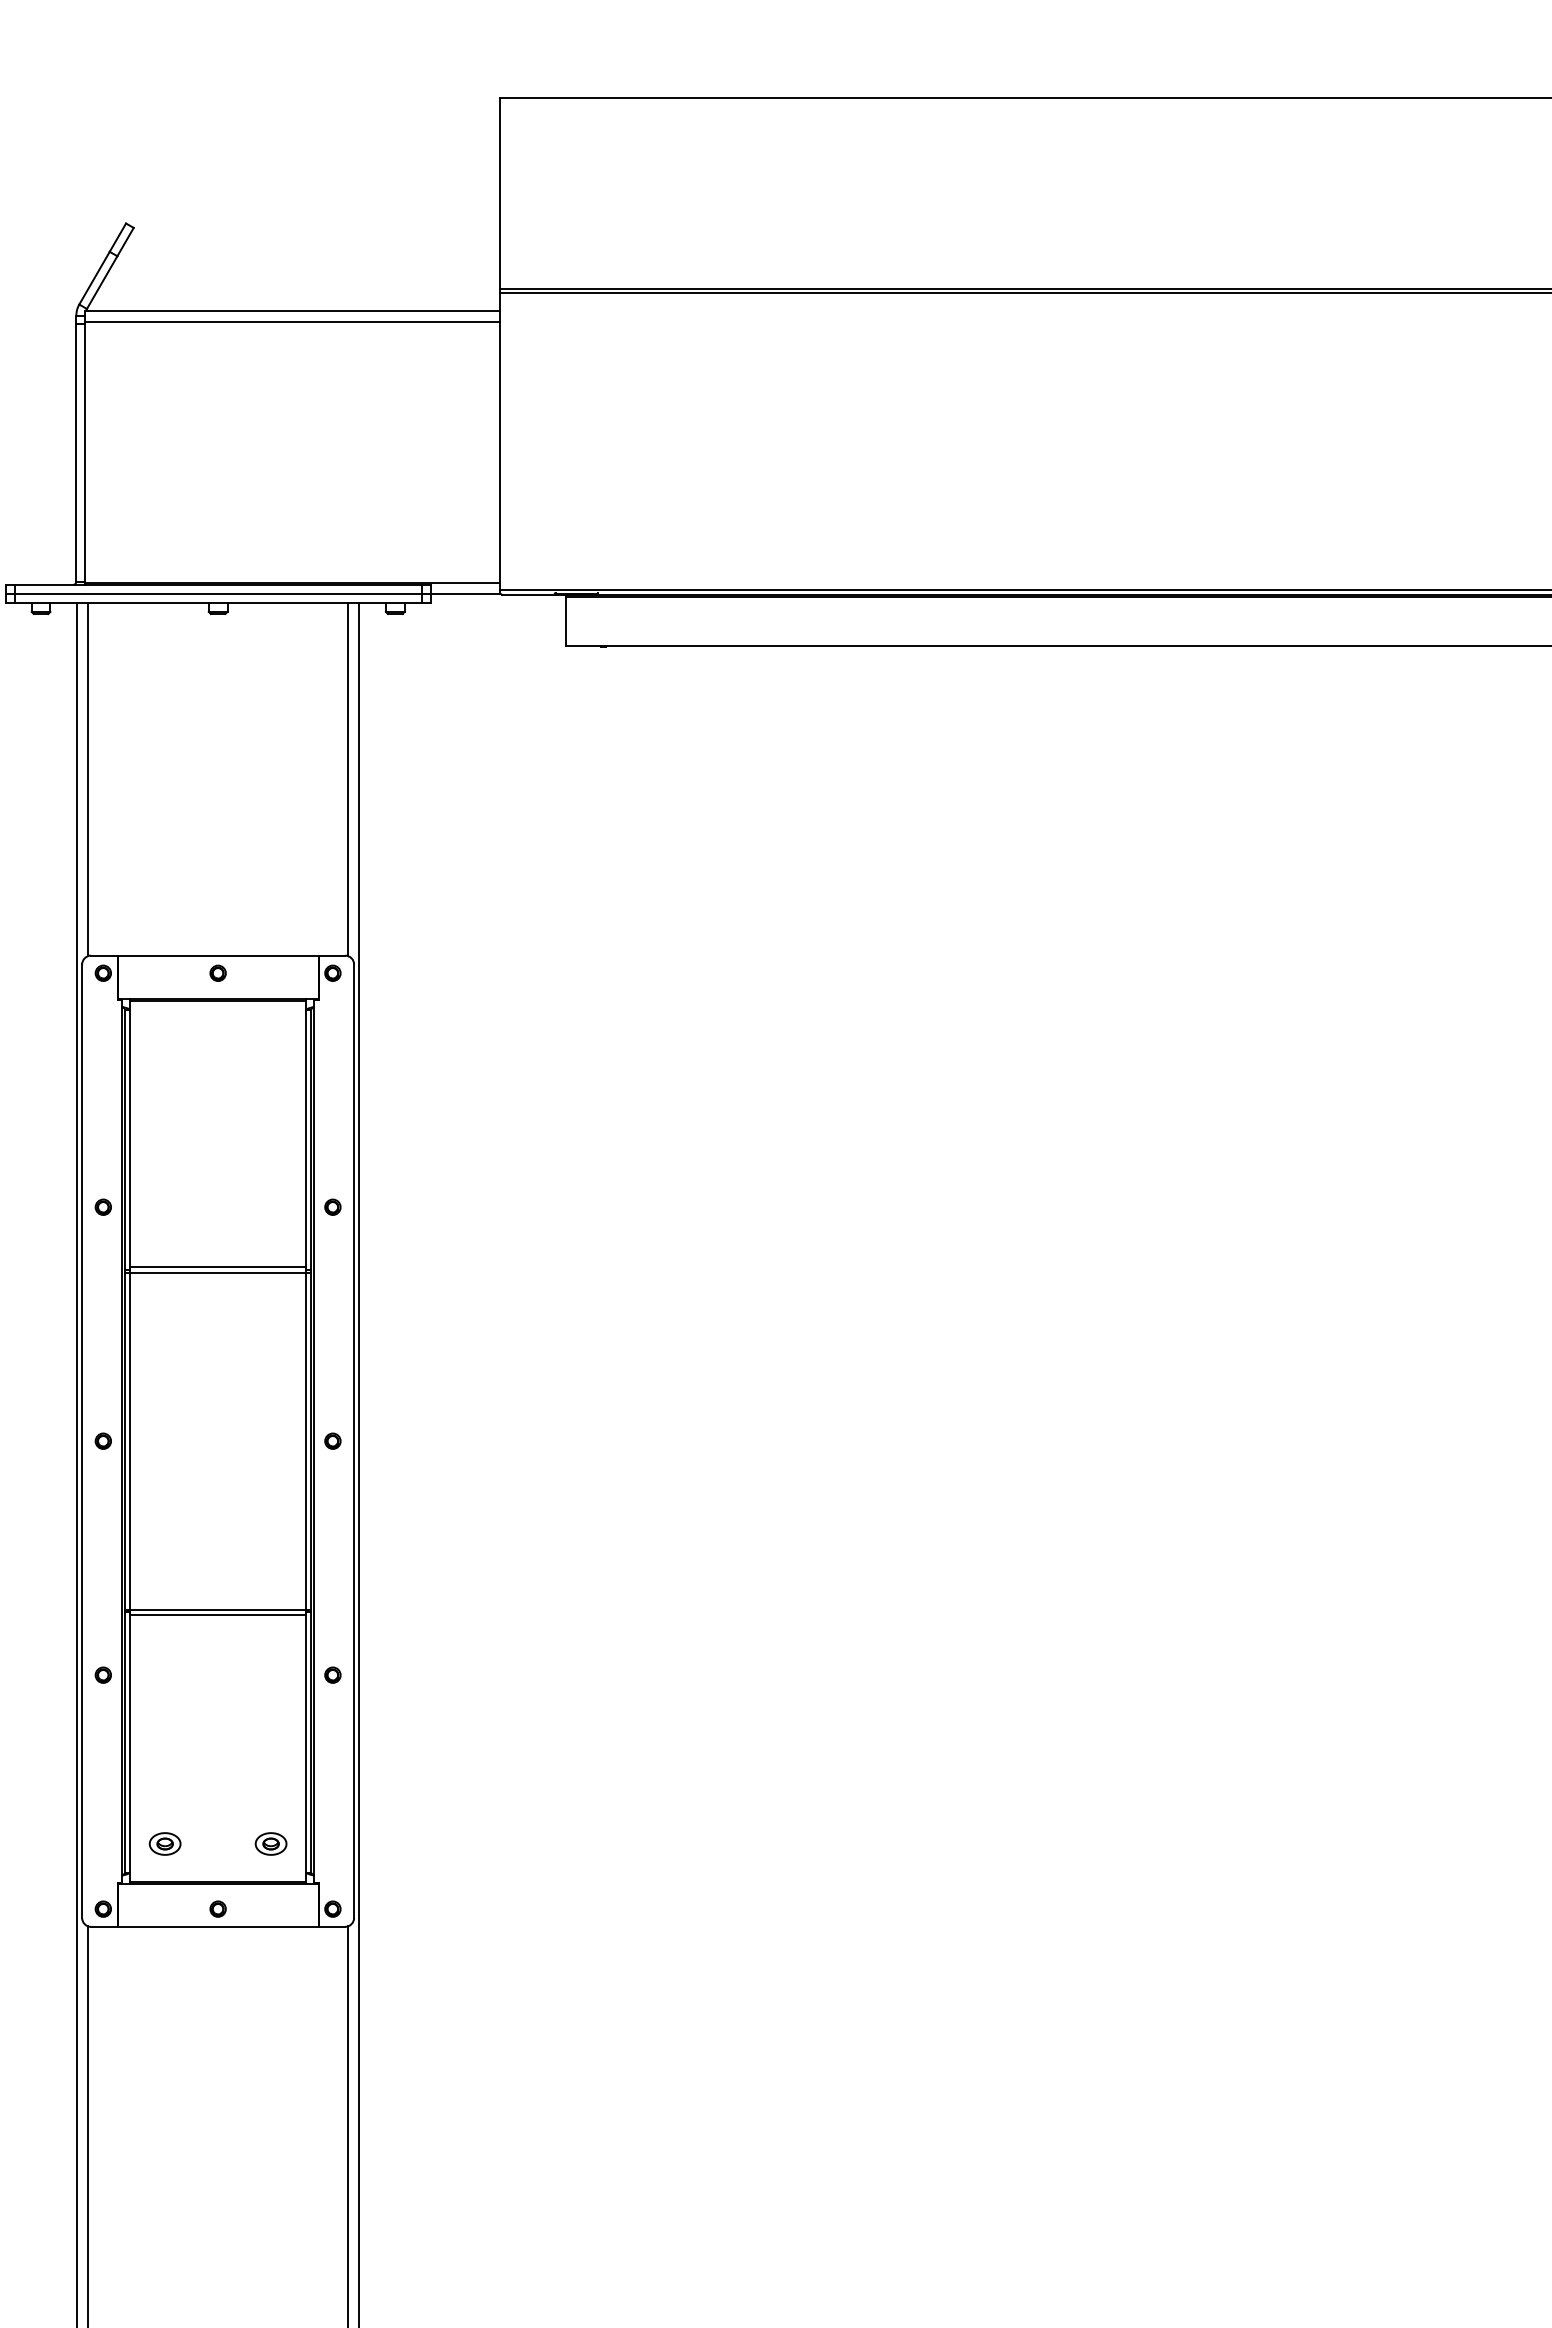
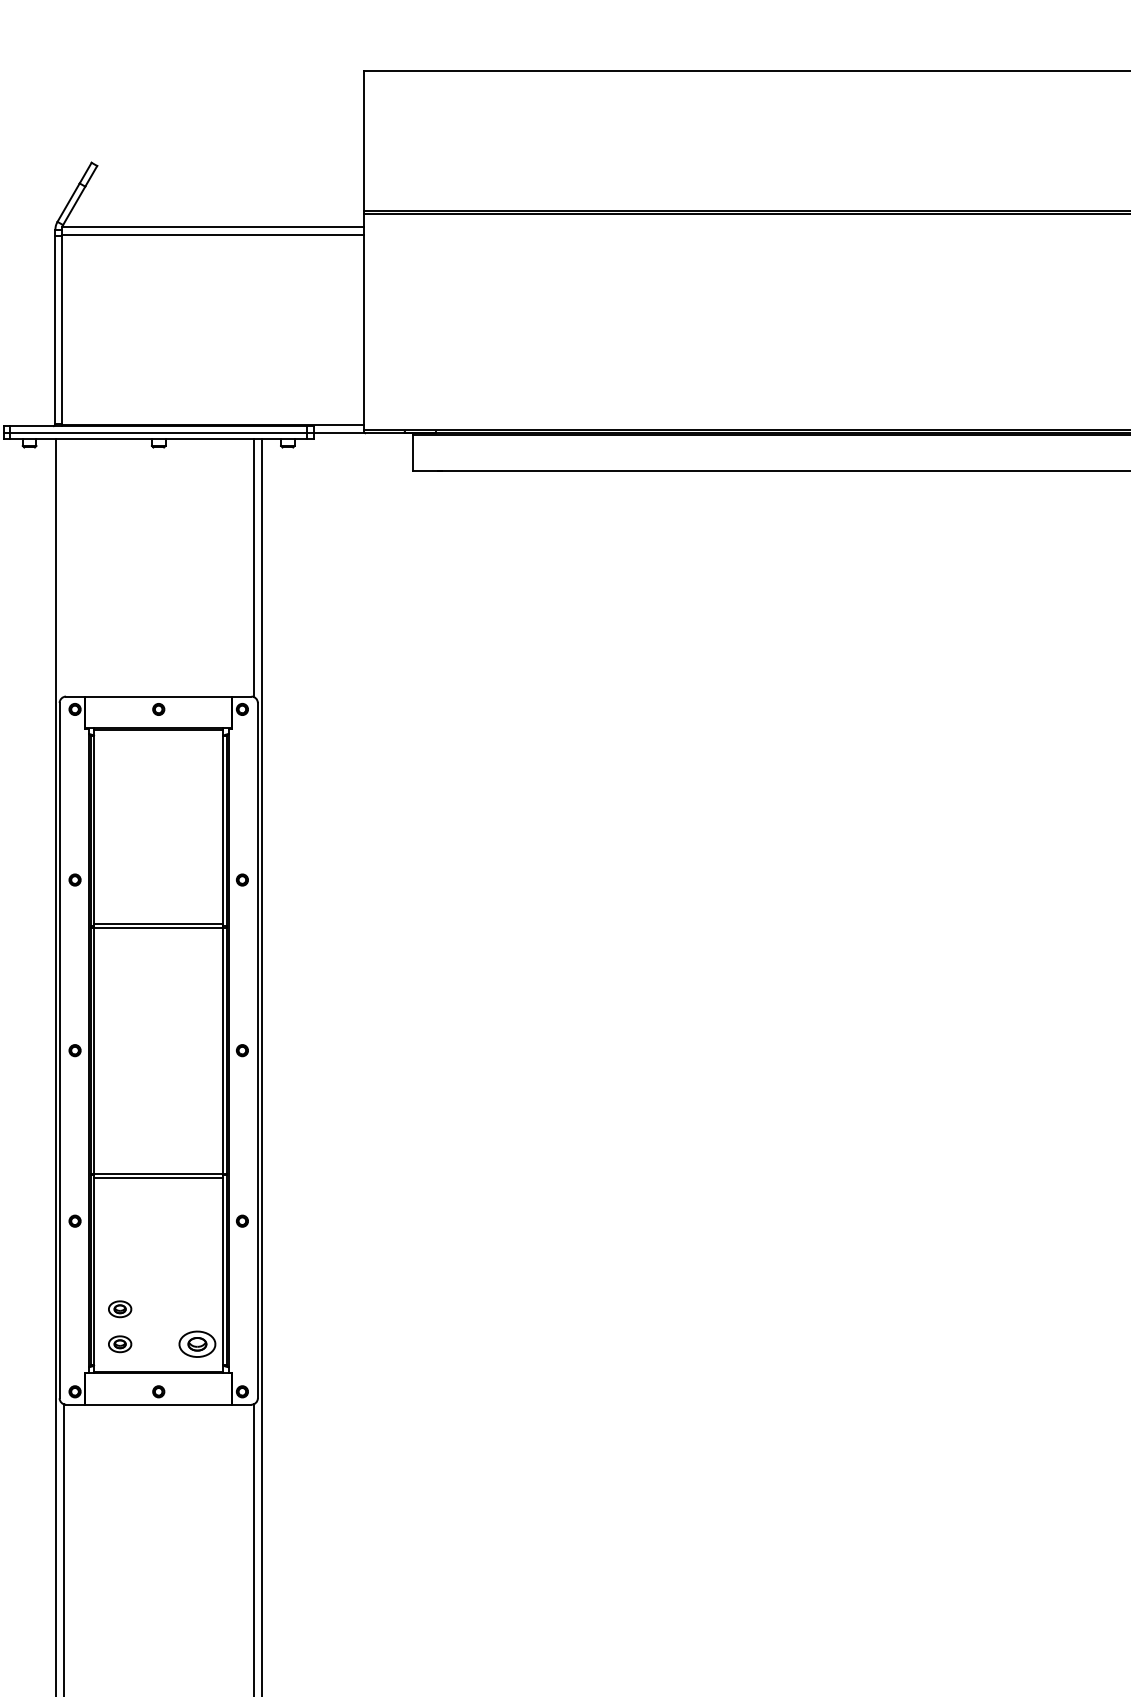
line: (87, 779) -> (63, 568), removed
part: (164, 1795) -> (119, 1308), added
part: (270, 1843) -> (196, 1343), size x1.6

